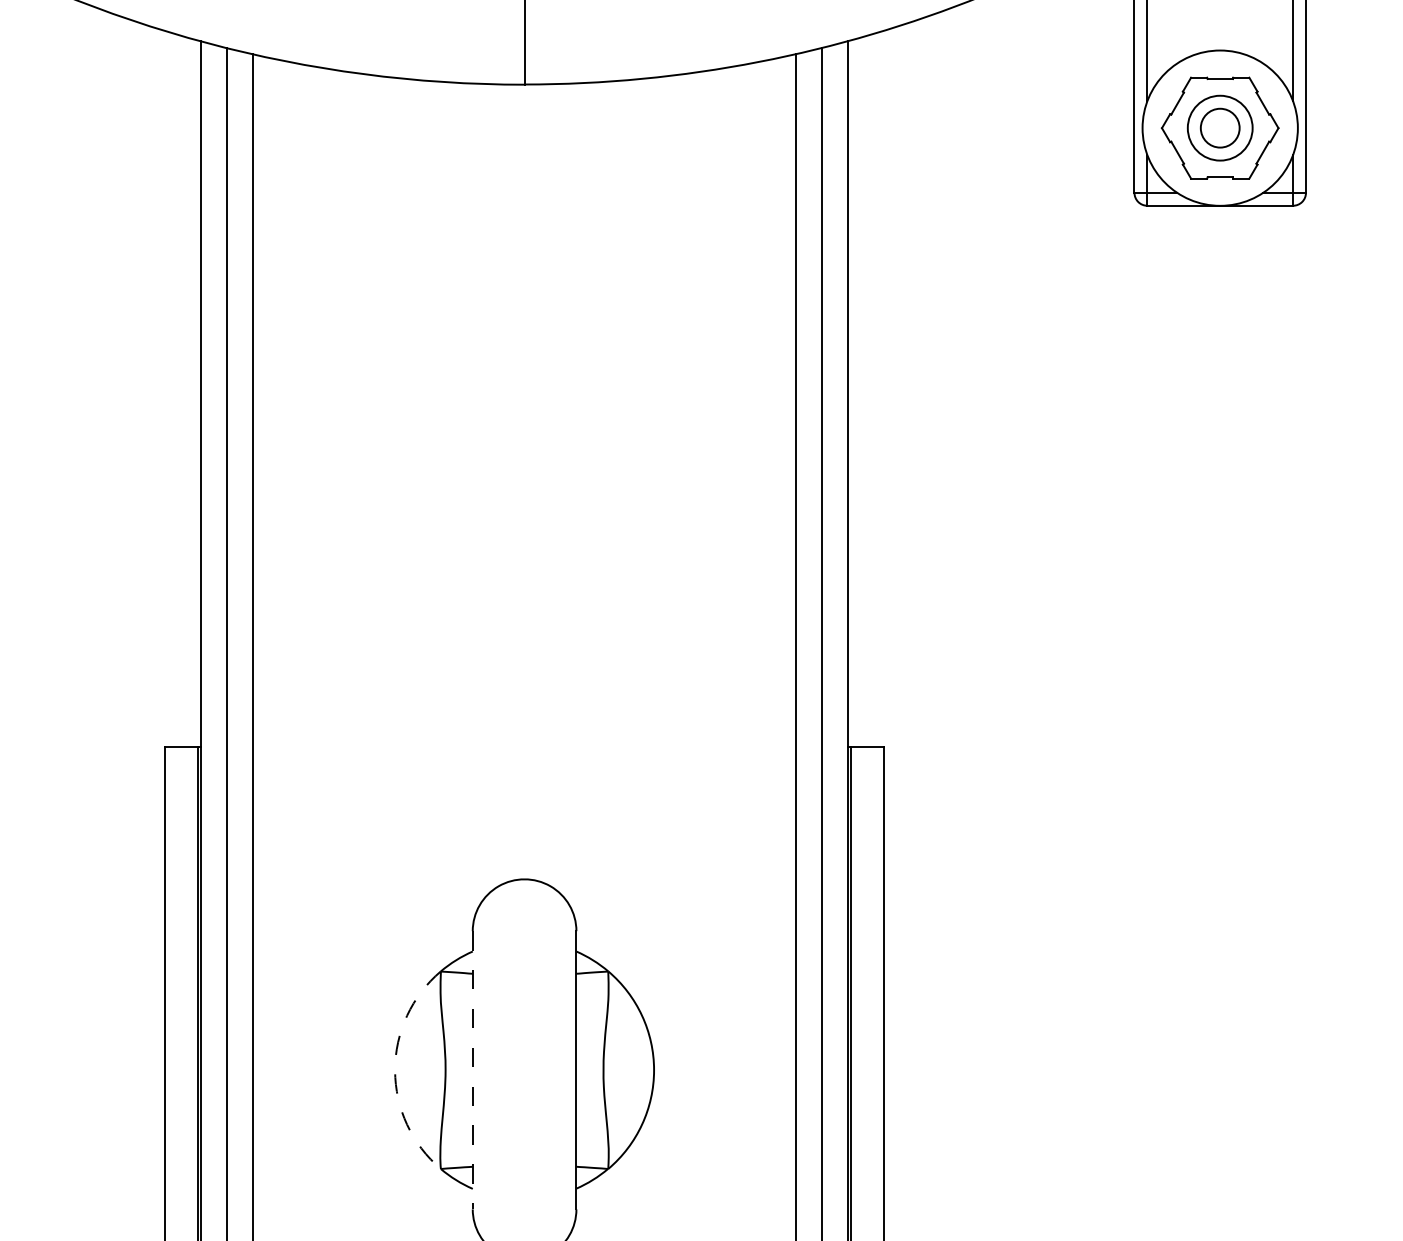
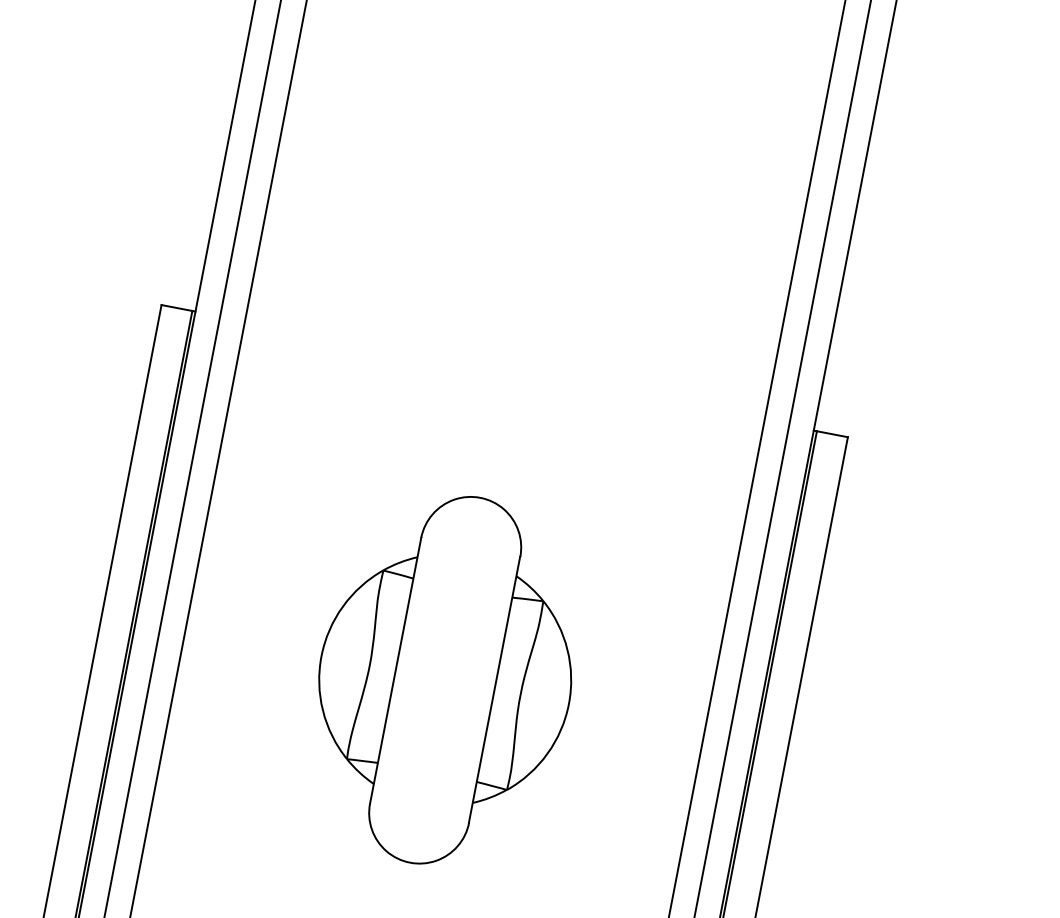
arc: (395, 1070) -> (321, 656), dashed -> solid
line: (472, 1070) -> (395, 670), dashed -> solid

